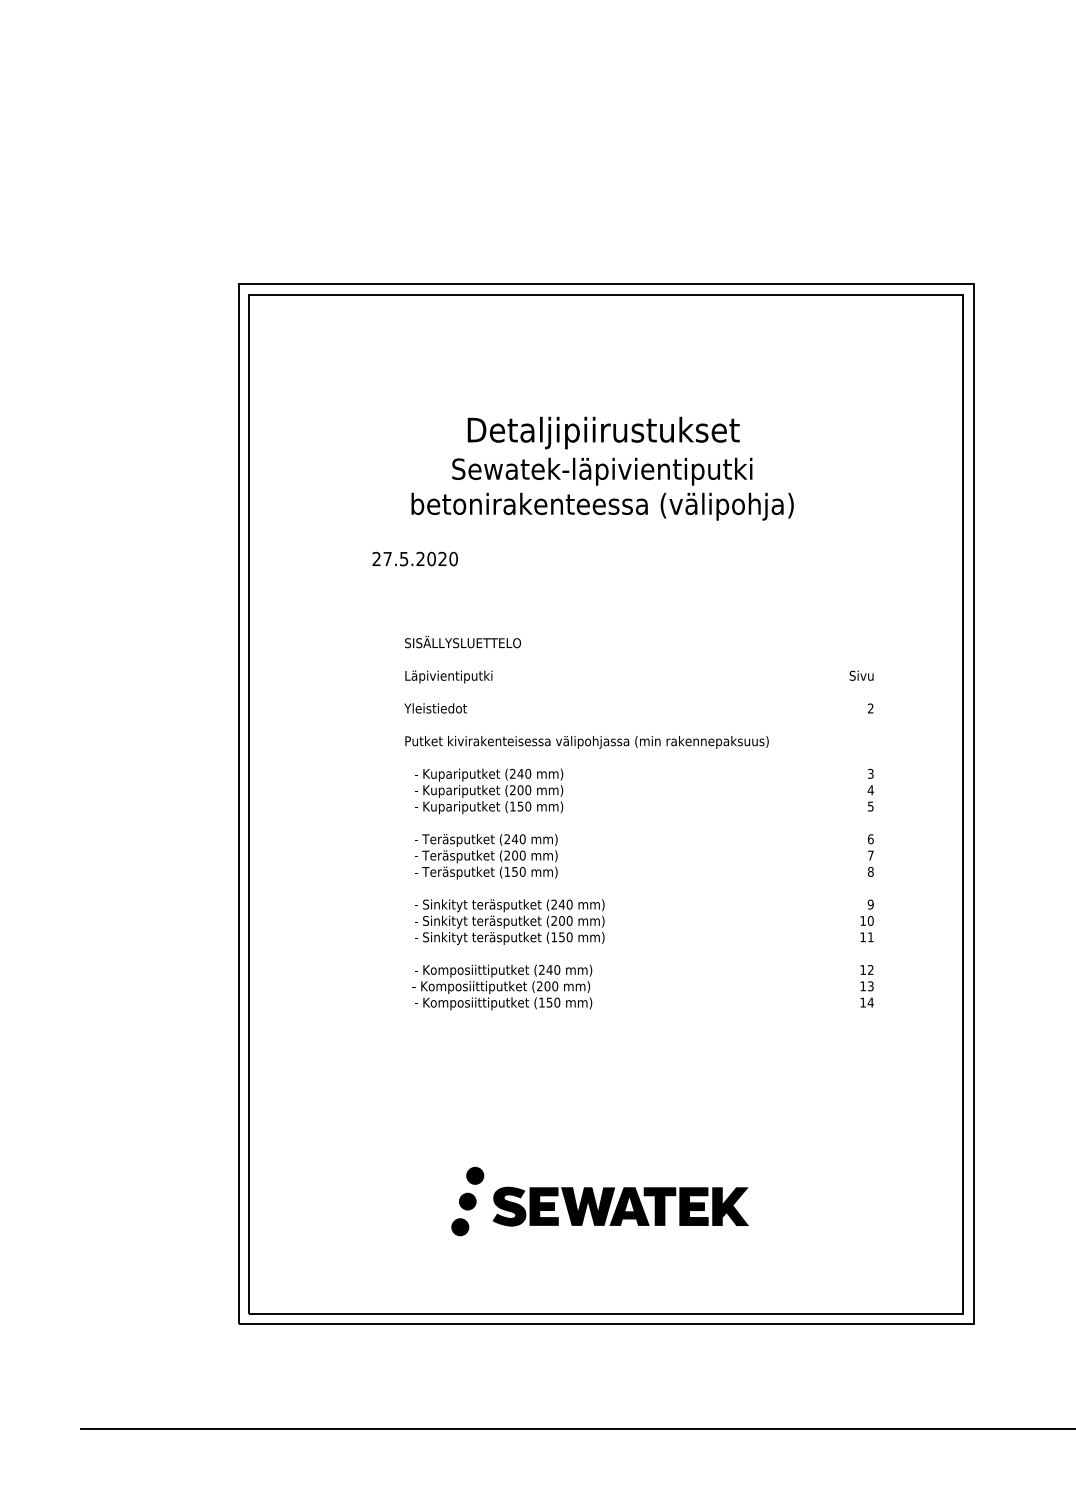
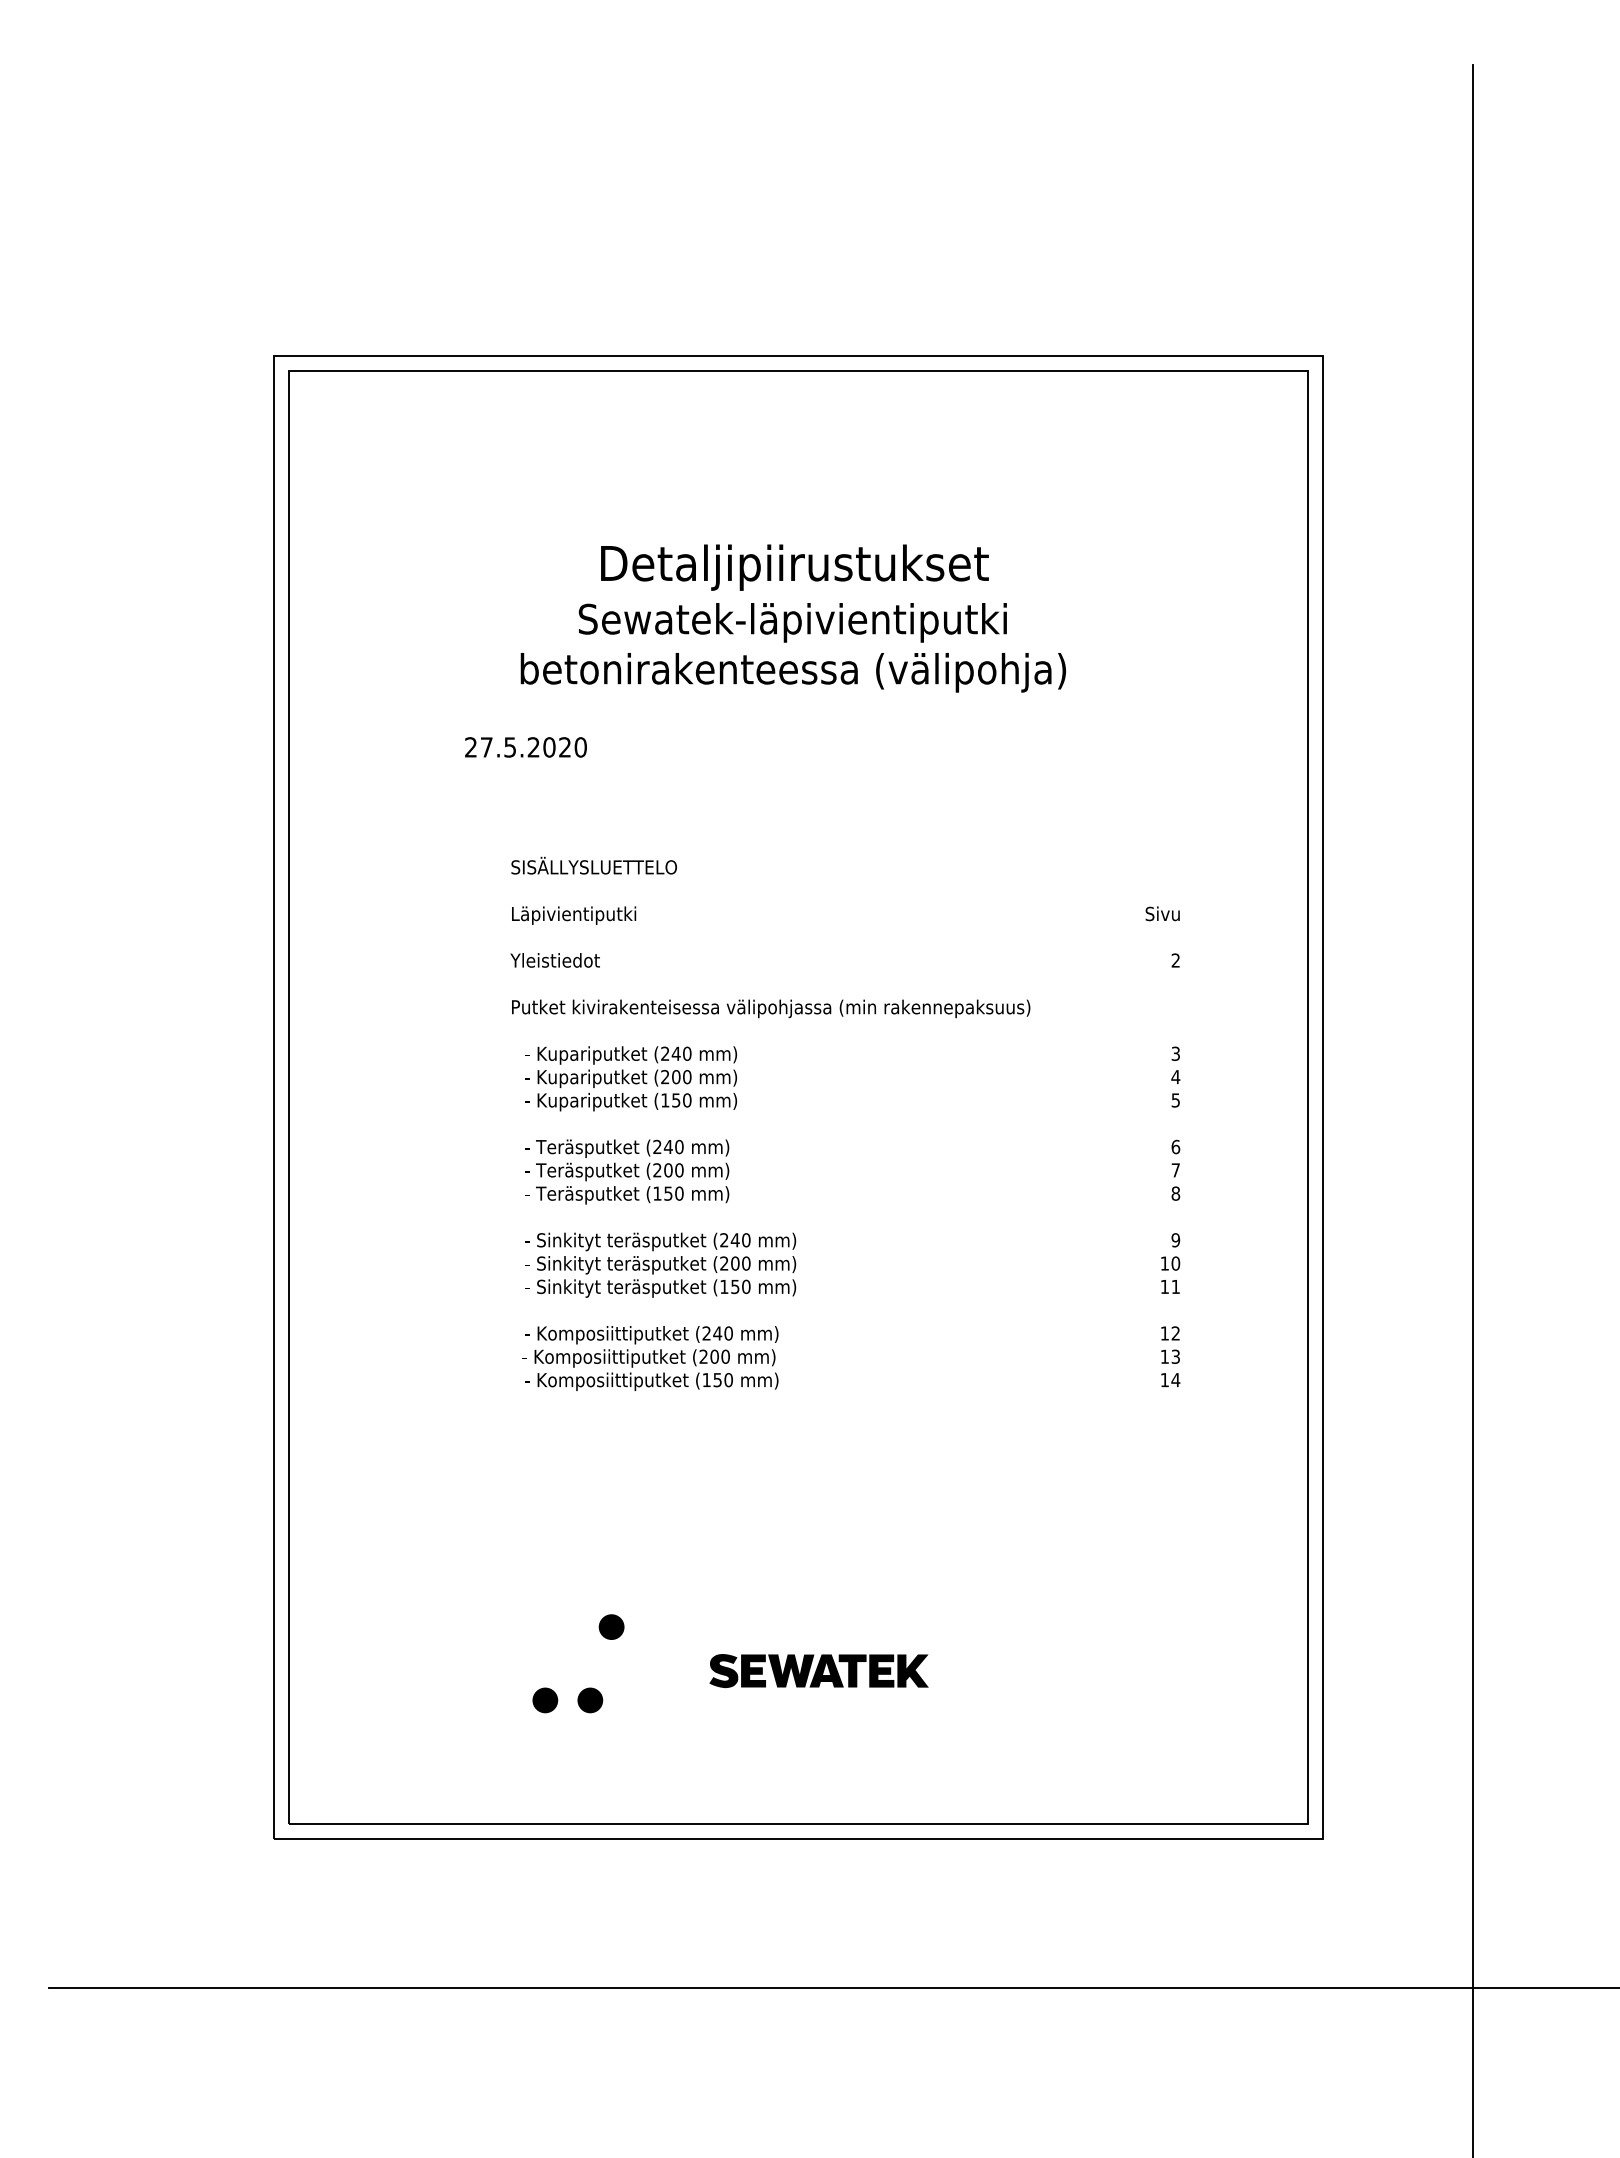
fill: (467, 1201) -> (600, 1663), removed
part: (620, 1206) -> (818, 1670), size x0.6
part: (428, 1227) -> (545, 1700), added

